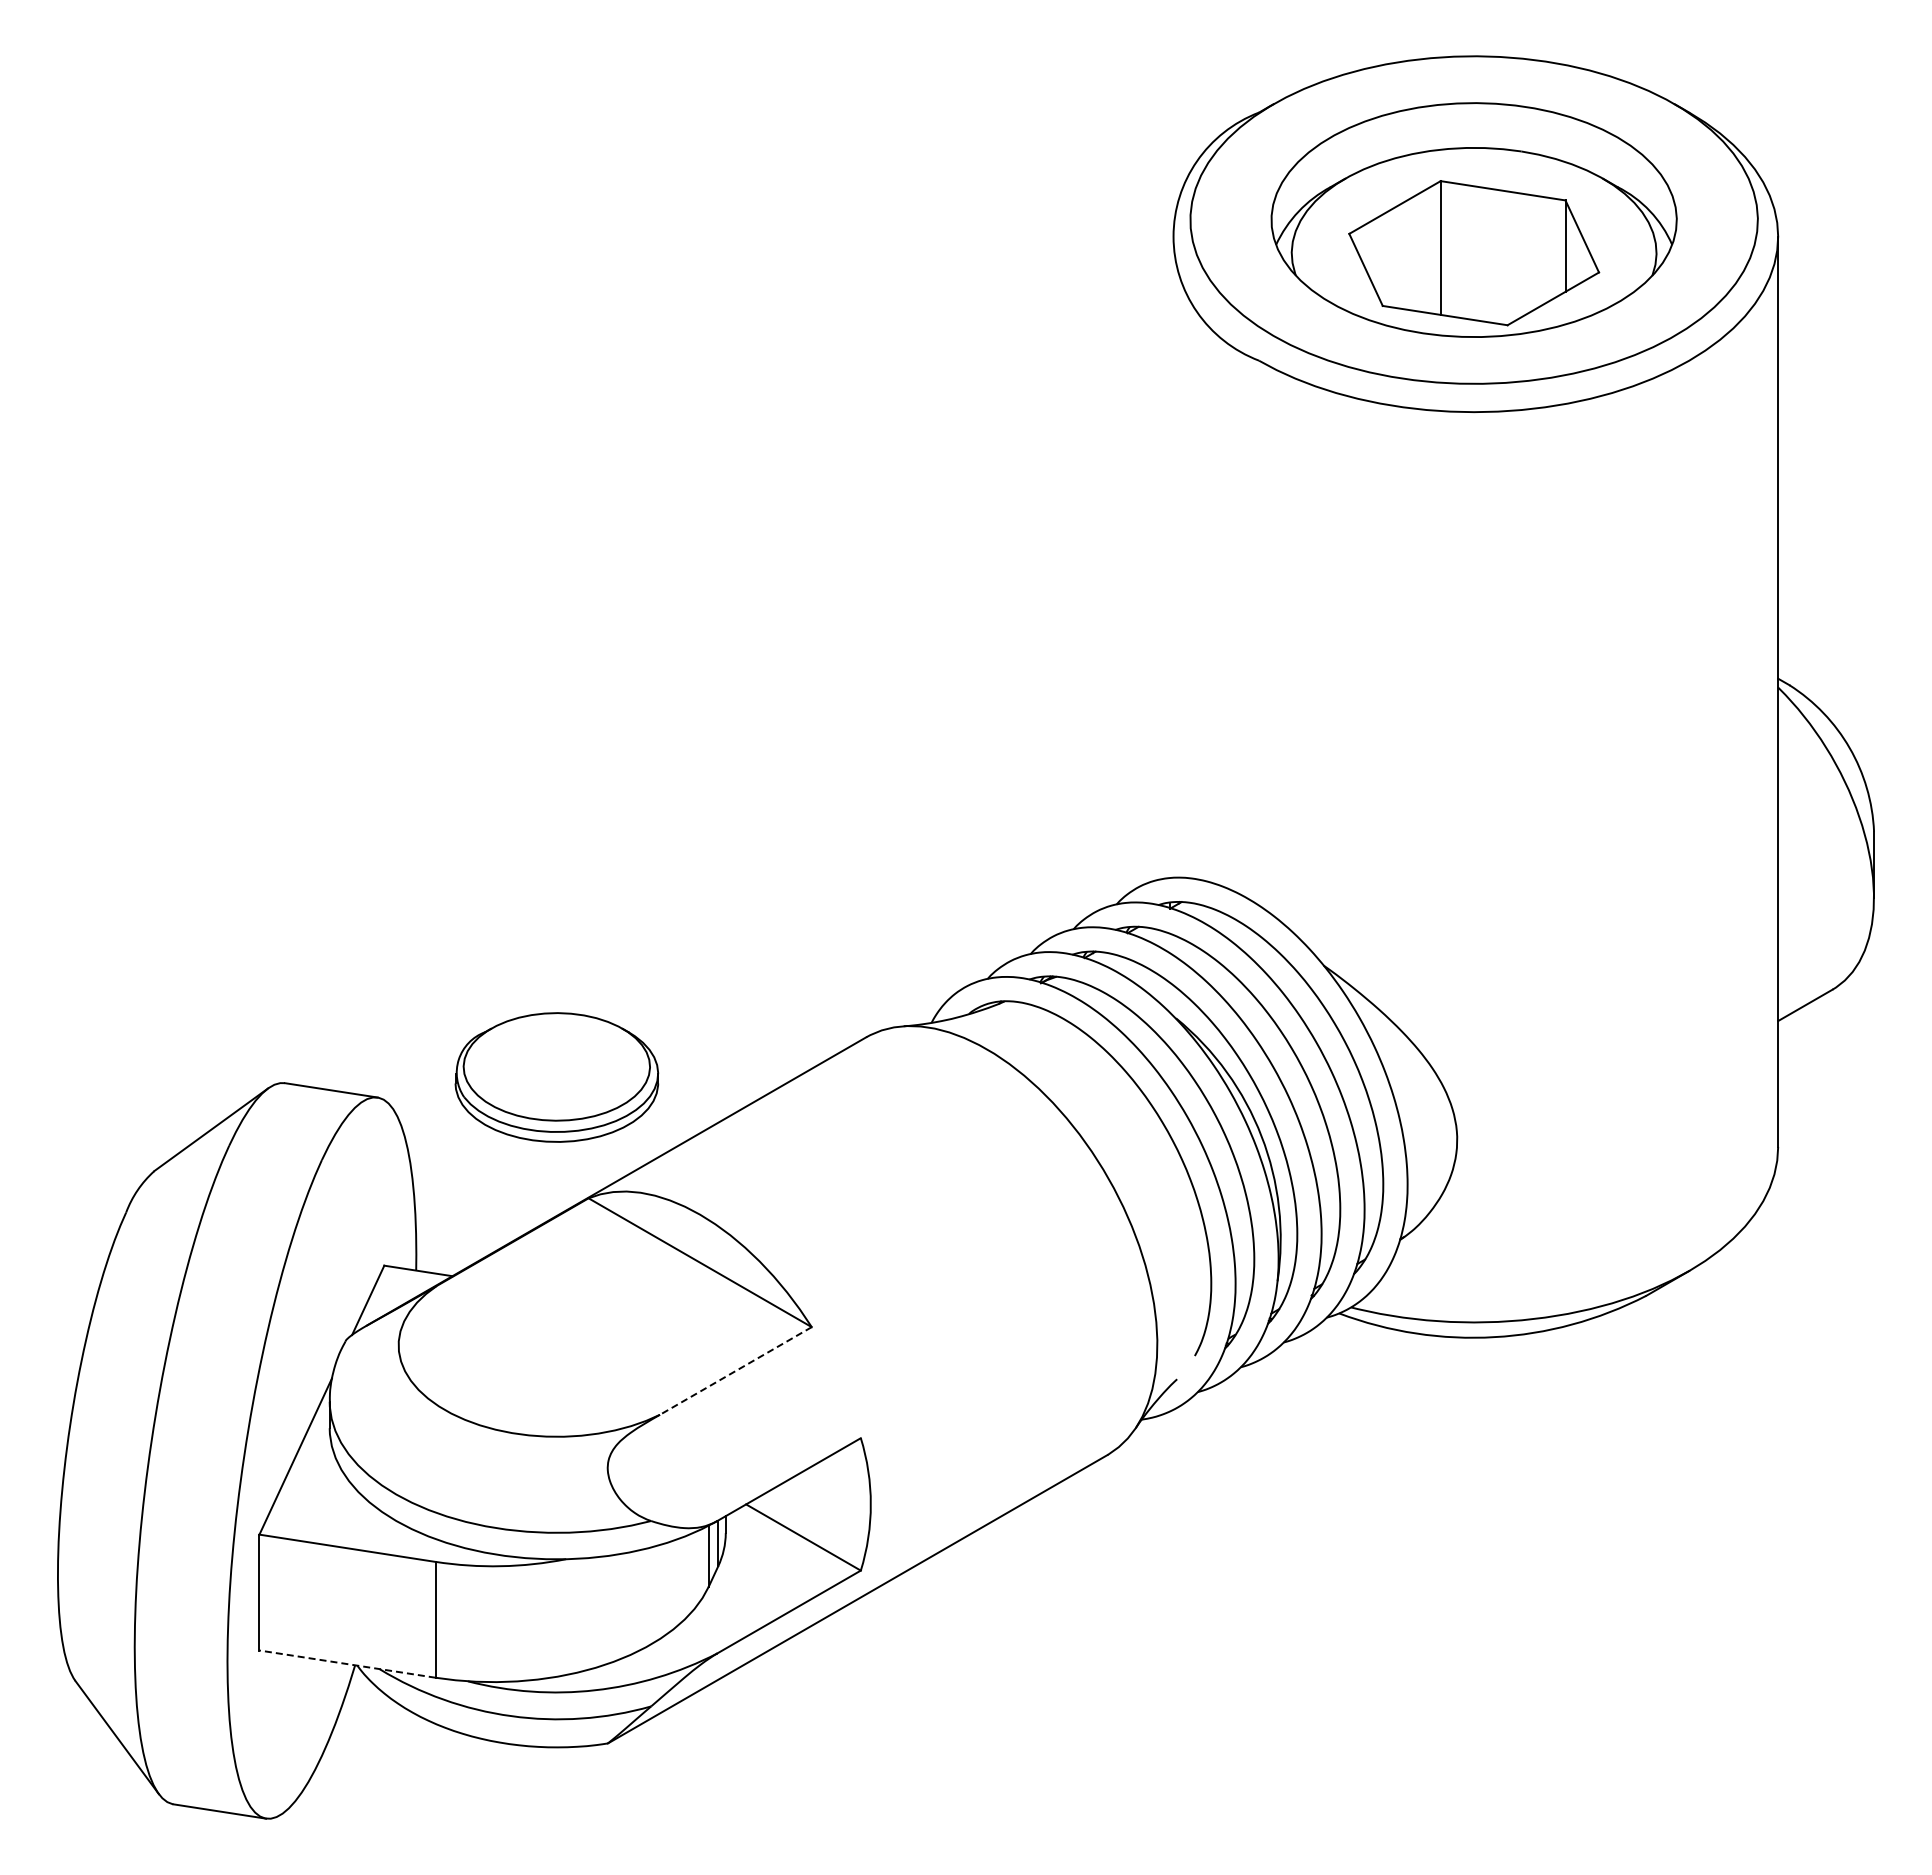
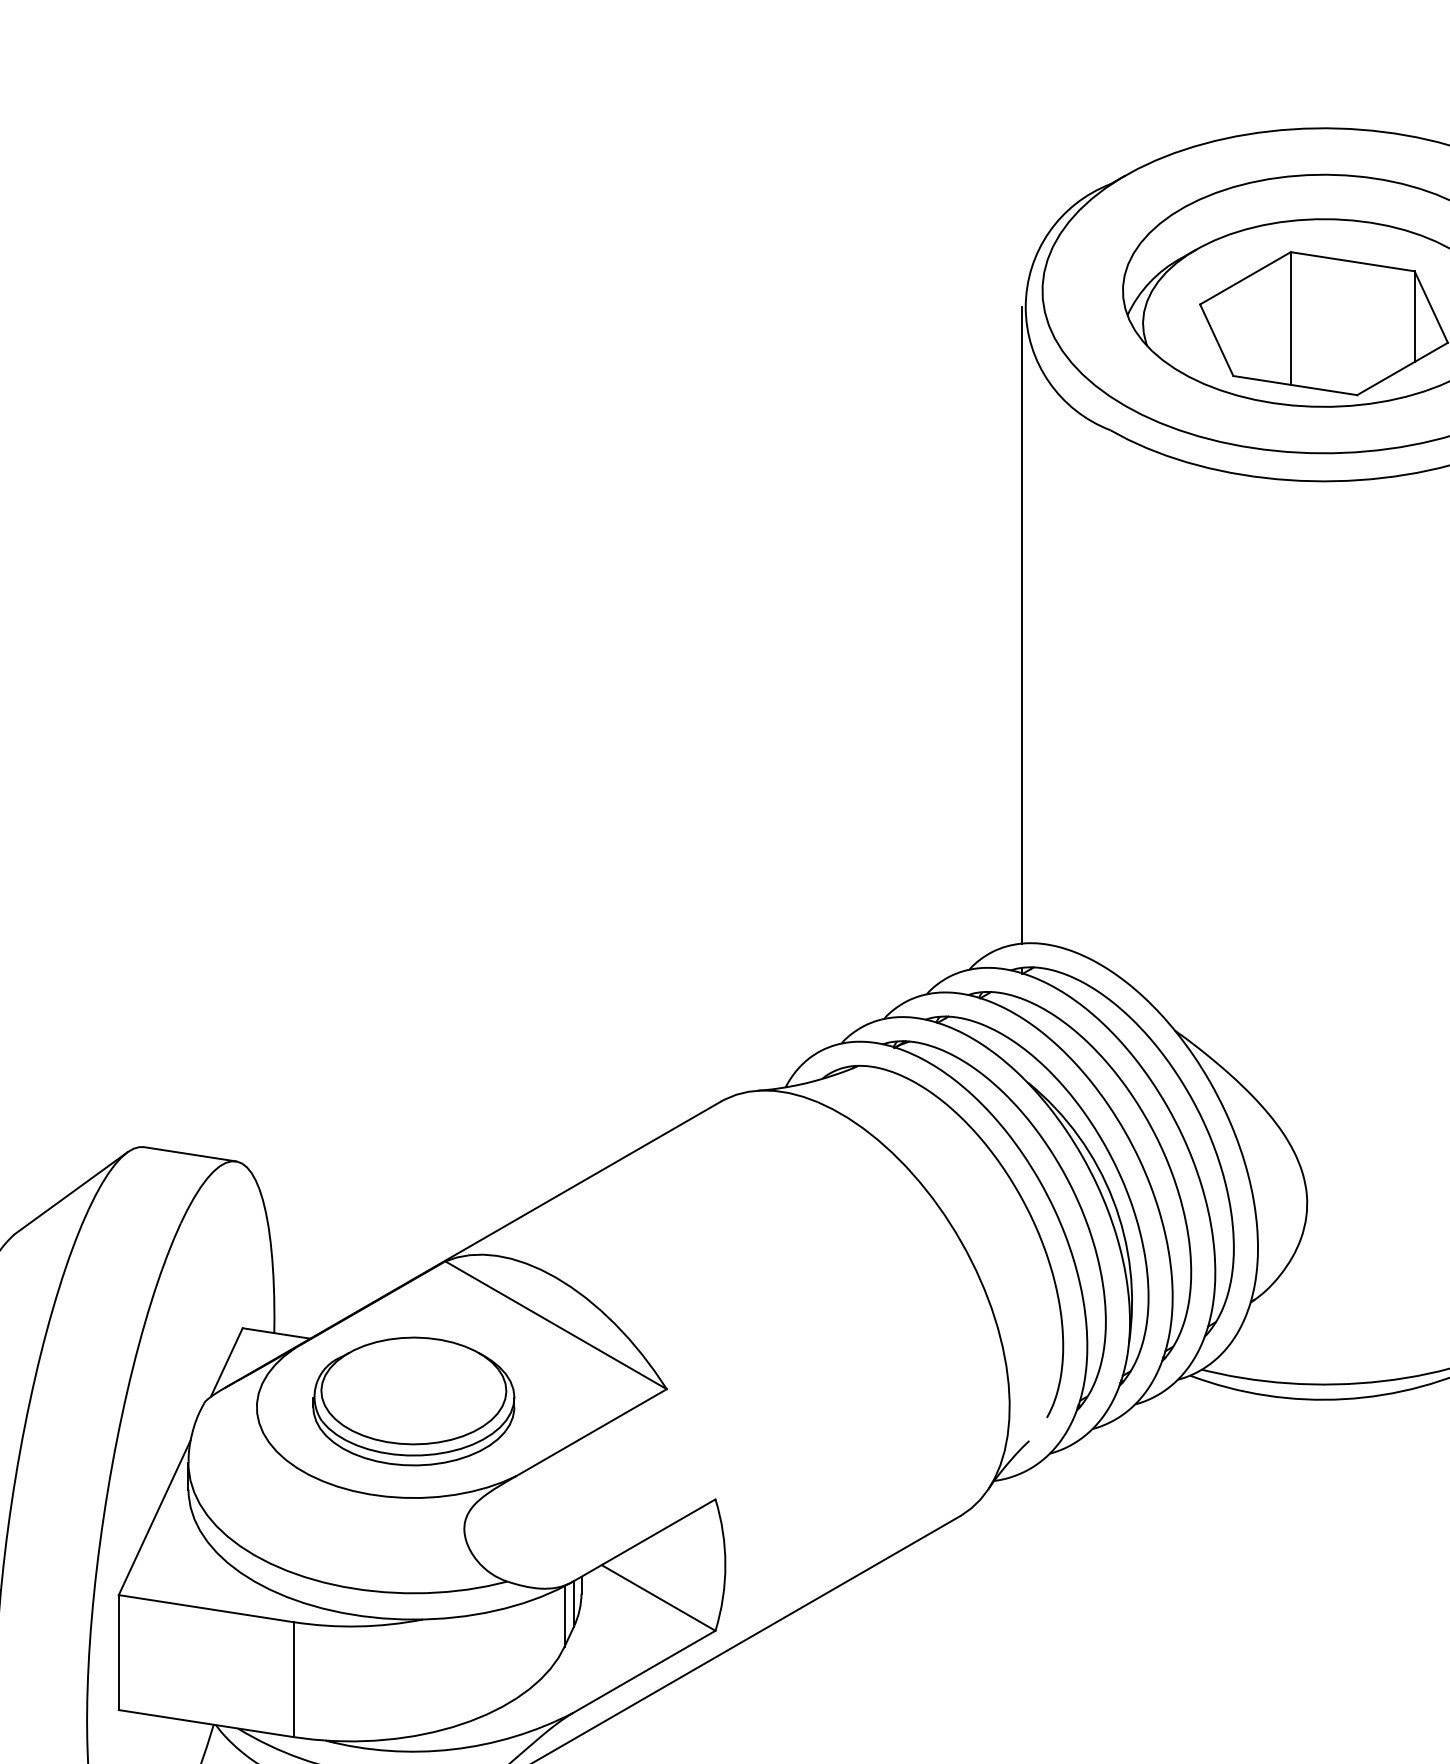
line: (1170, 557) -> (1022, 625), added
part: (556, 1077) -> (413, 1401), moved
line: (735, 1370) -> (591, 1432), dashed -> solid
line: (347, 1664) -> (206, 1723), dashed -> solid

